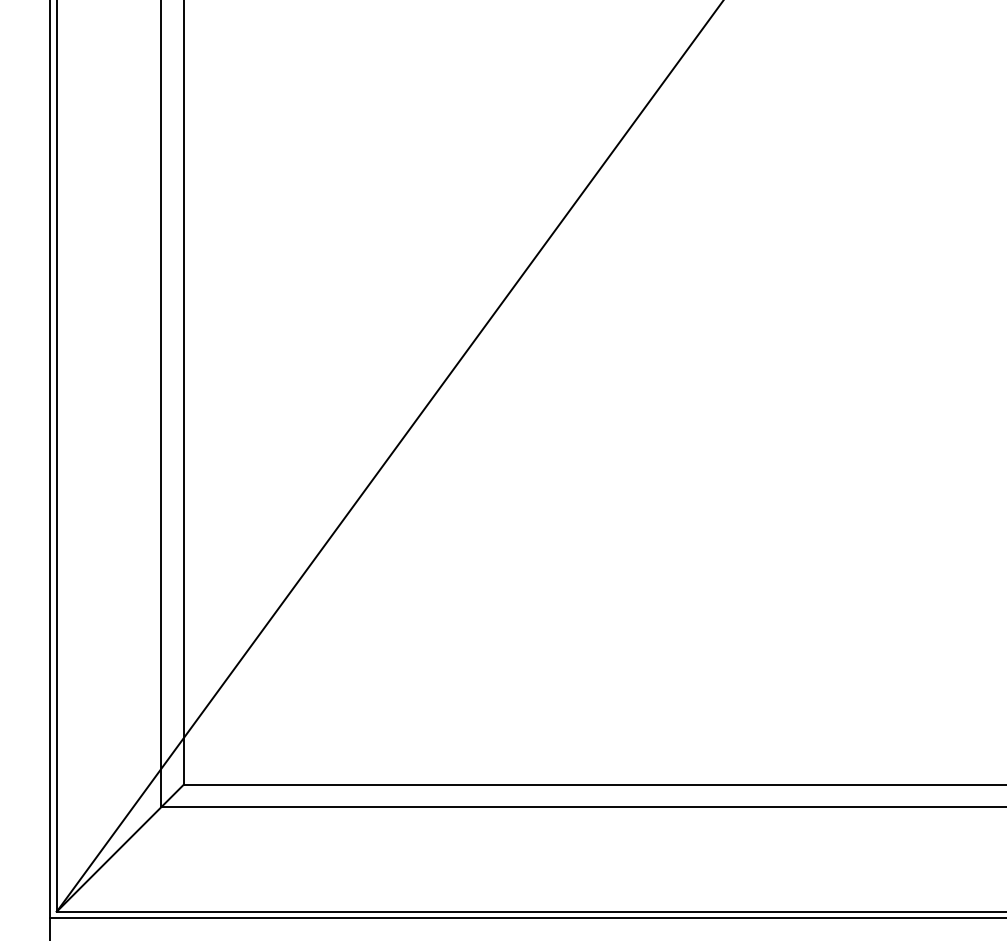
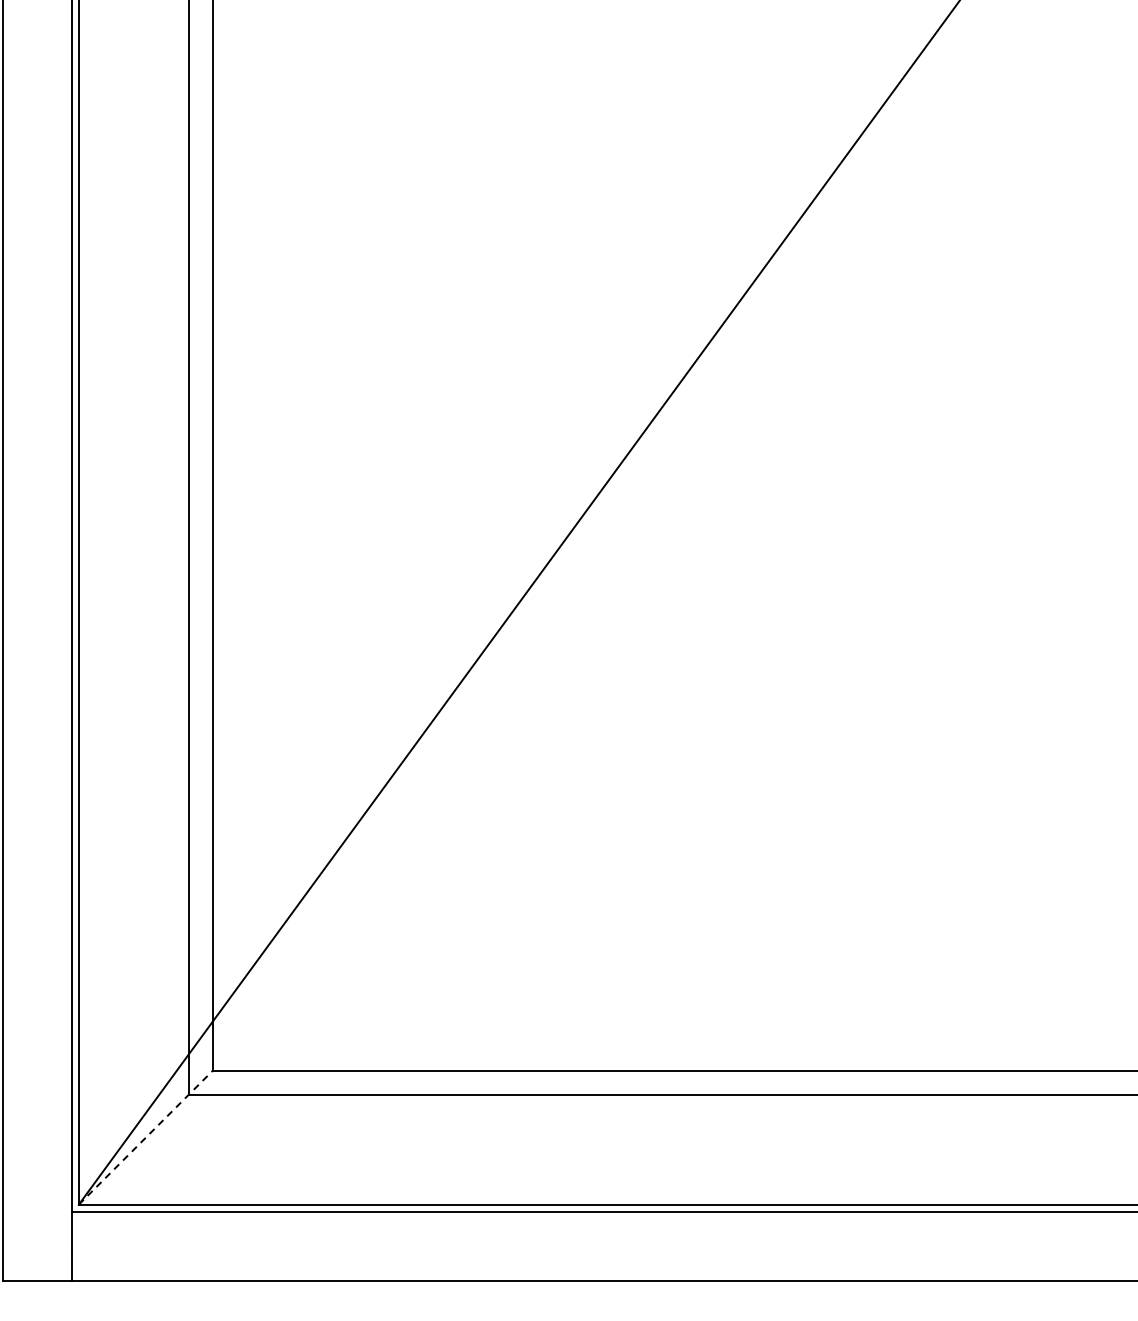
line: (119, 847) -> (145, 1137), solid -> dashed

